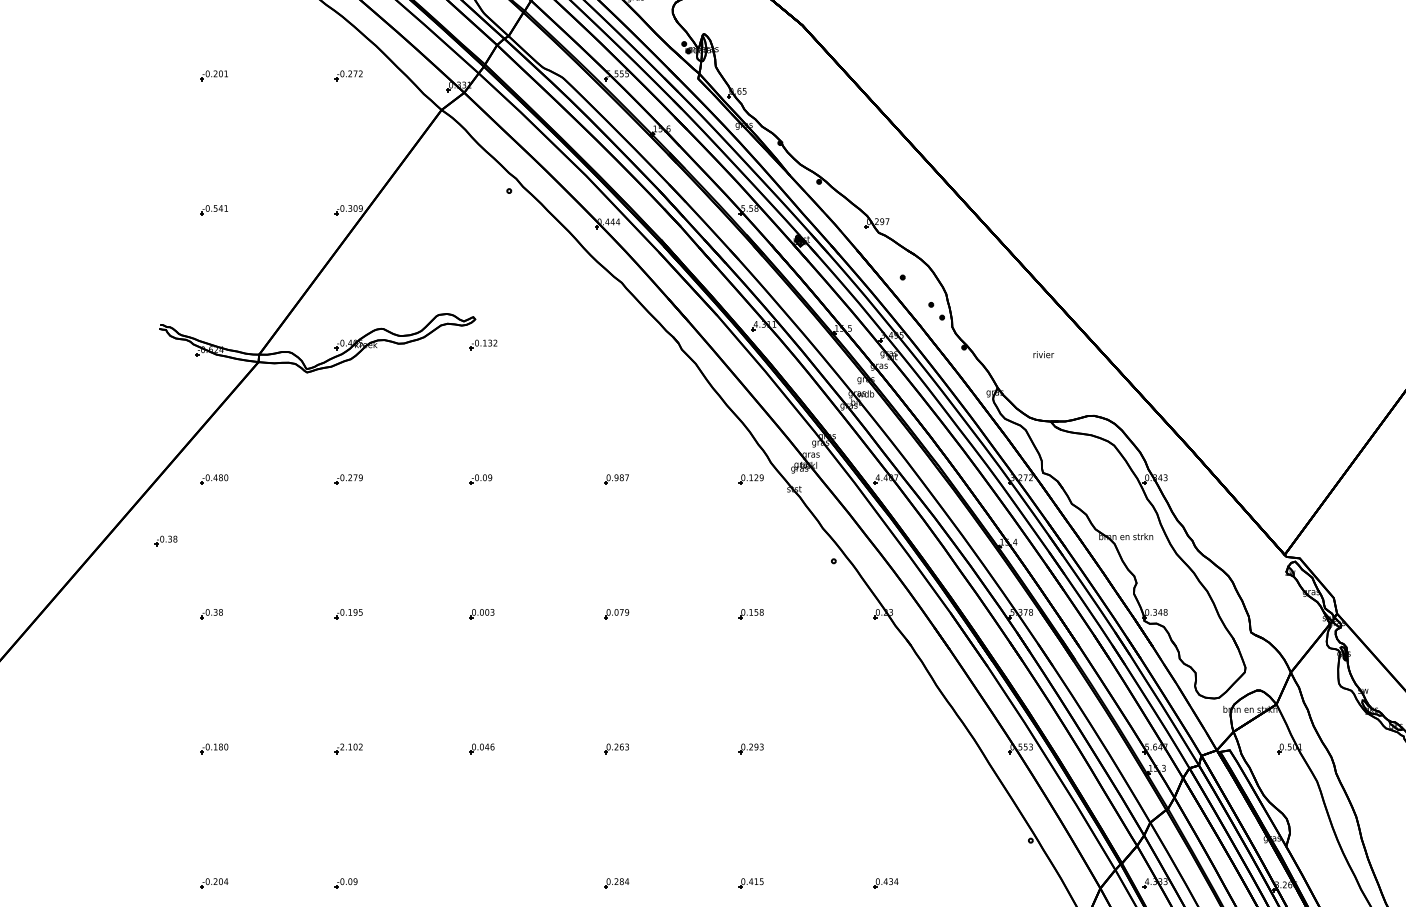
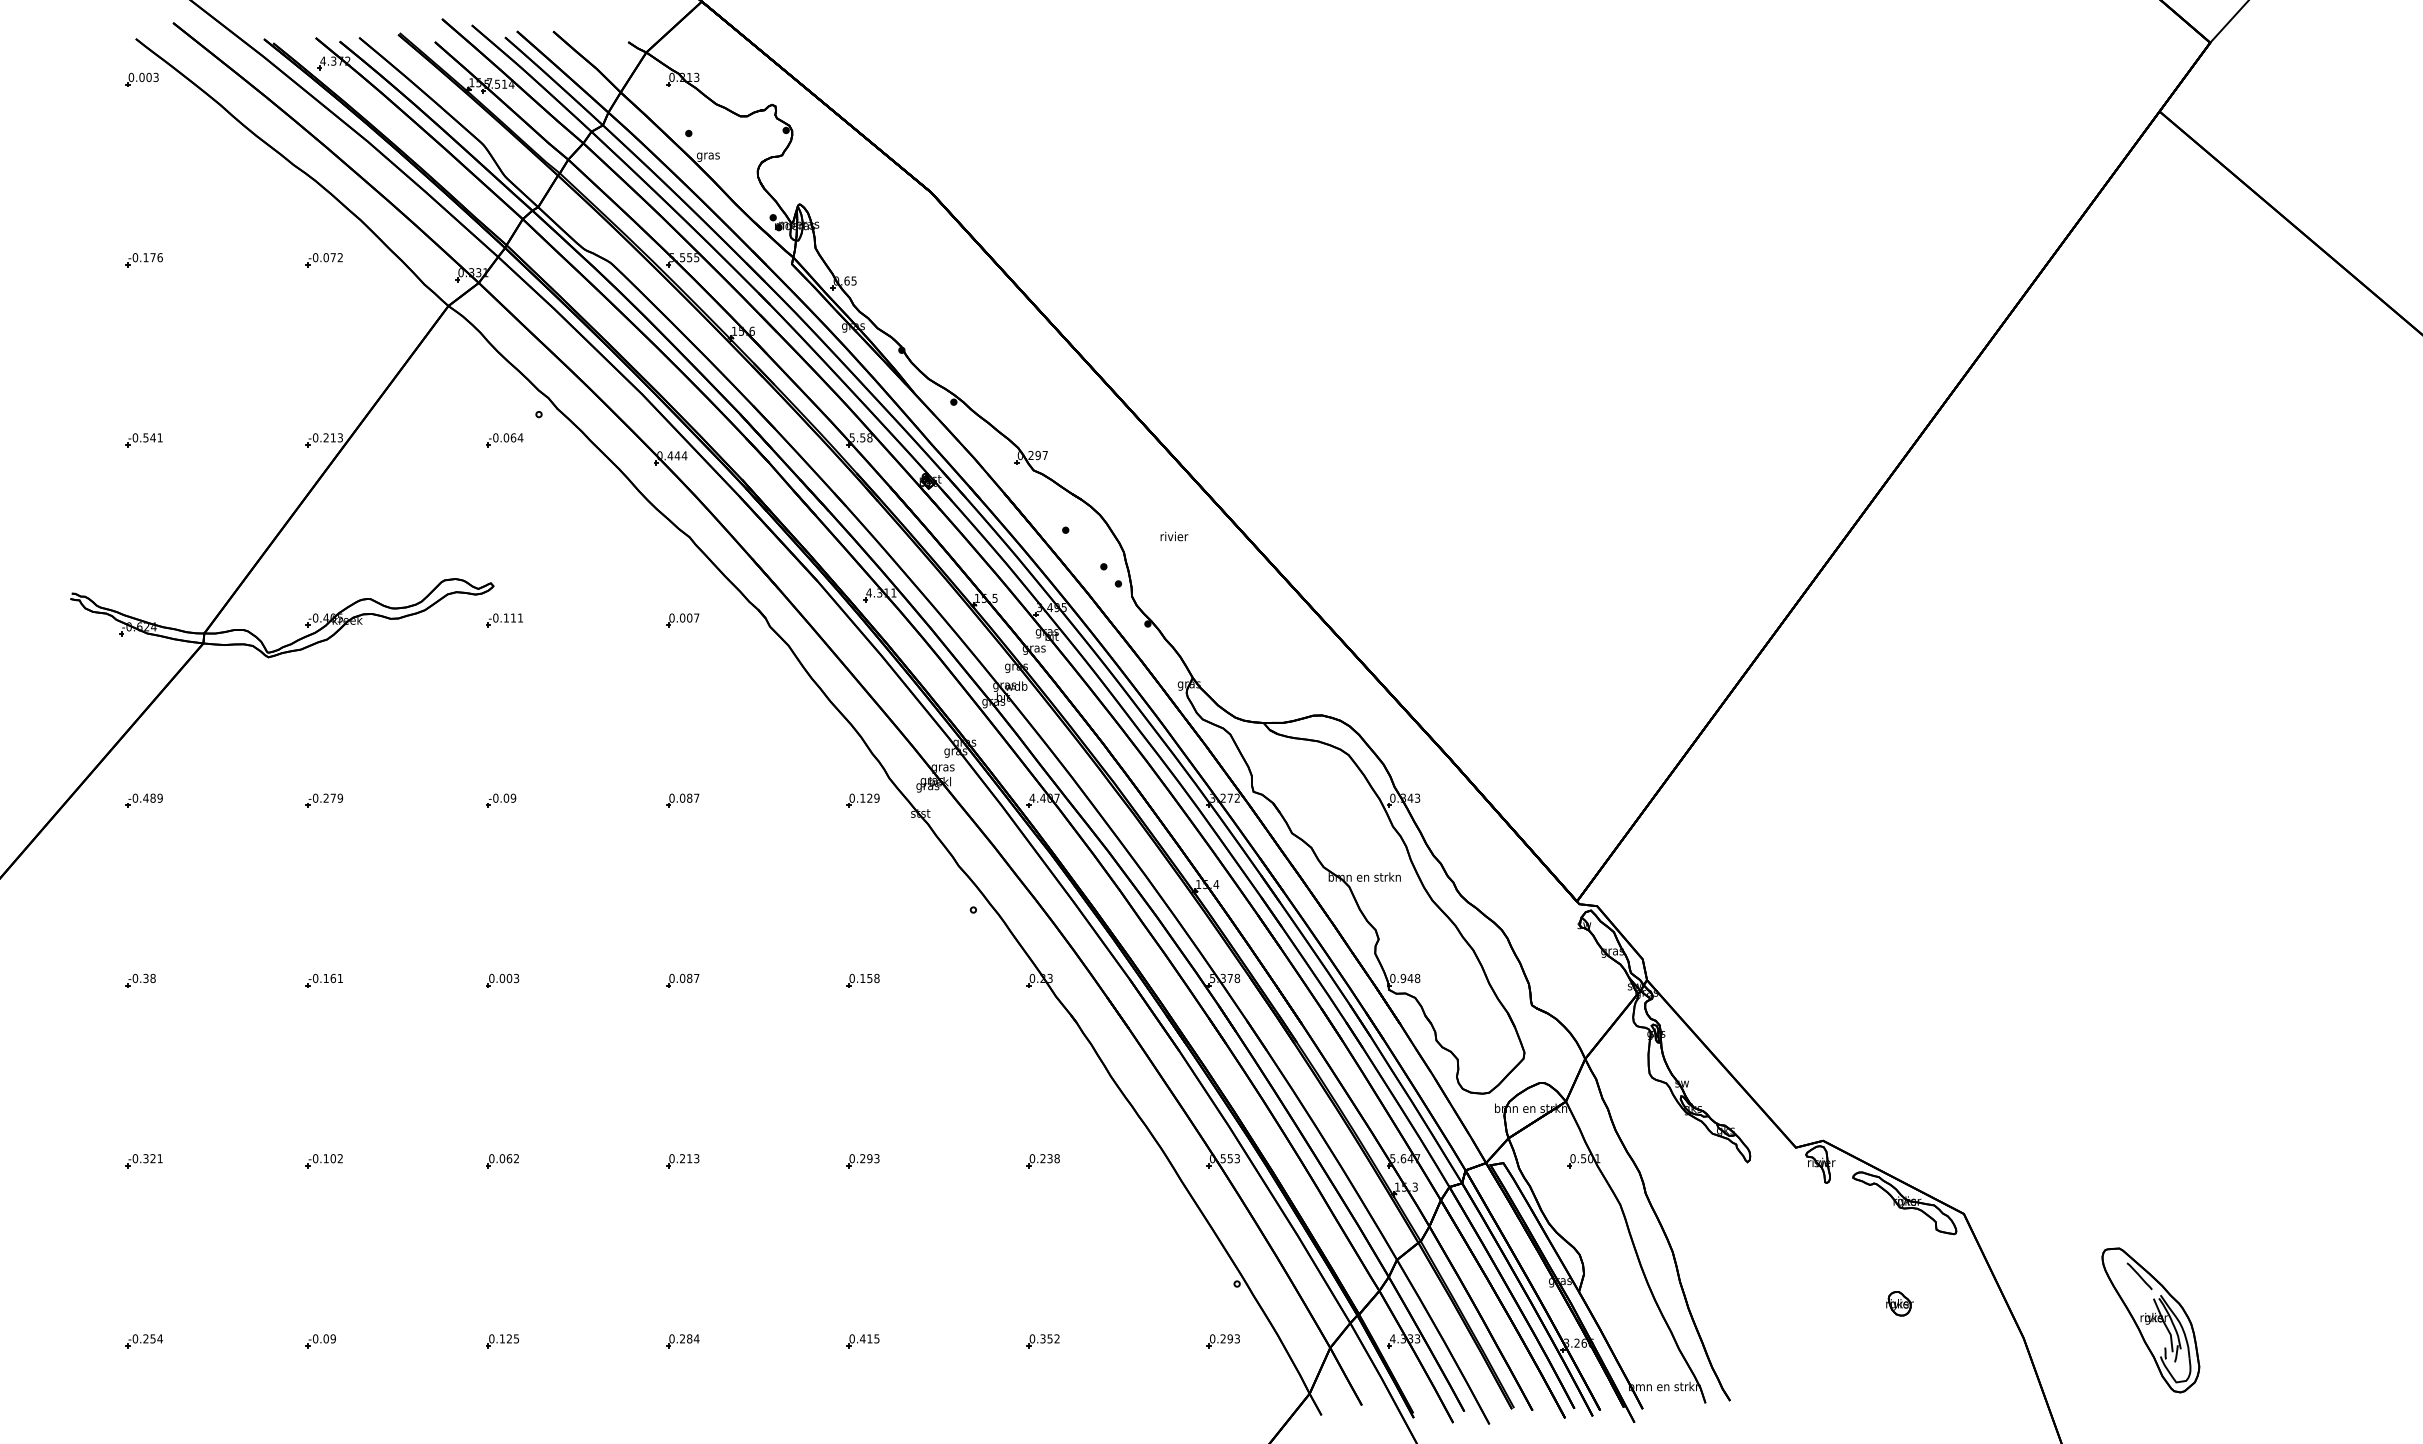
text: (220, 73) -> (152, 257), -0.201 -> -0.176
text: (349, 73) -> (325, 257), -0.272 -> -0.072
text: (355, 208) -> (333, 437), -0.309 -> -0.213
part: (483, 210) -> (504, 440), added
text: (492, 342) -> (516, 617), -0.132 -> -0.111
part: (616, 344) -> (682, 620), added
text: (1043, 354) -> (1174, 536), moved
text: (225, 477) -> (159, 798), -0.480 -> -0.489
text: (616, 477) -> (682, 798), 0.987 -> 0.087
part: (165, 540) -> (79, 882), removed
text: (357, 612) -> (336, 978), -0.195 -> -0.161
text: (624, 612) -> (693, 978), 0.079 -> 0.087
text: (1155, 612) -> (1403, 978), 0.348 -> 0.948
text: (220, 746) -> (152, 1158), -0.180 -> -0.321
text: (342, 746) -> (315, 1158), -2.102 -> -0.102
text: (489, 746) -> (512, 1158), 0.046 -> 0.062
text: (621, 746) -> (689, 1158), 0.263 -> 0.213
part: (885, 749) -> (1042, 1161), added
text: (220, 881) -> (152, 1338), -0.204 -> -0.254
text: (890, 881) -> (1049, 1338), 0.434 -> 0.352
part: (481, 883) -> (502, 1341), added
part: (1019, 883) -> (1222, 1341), added

